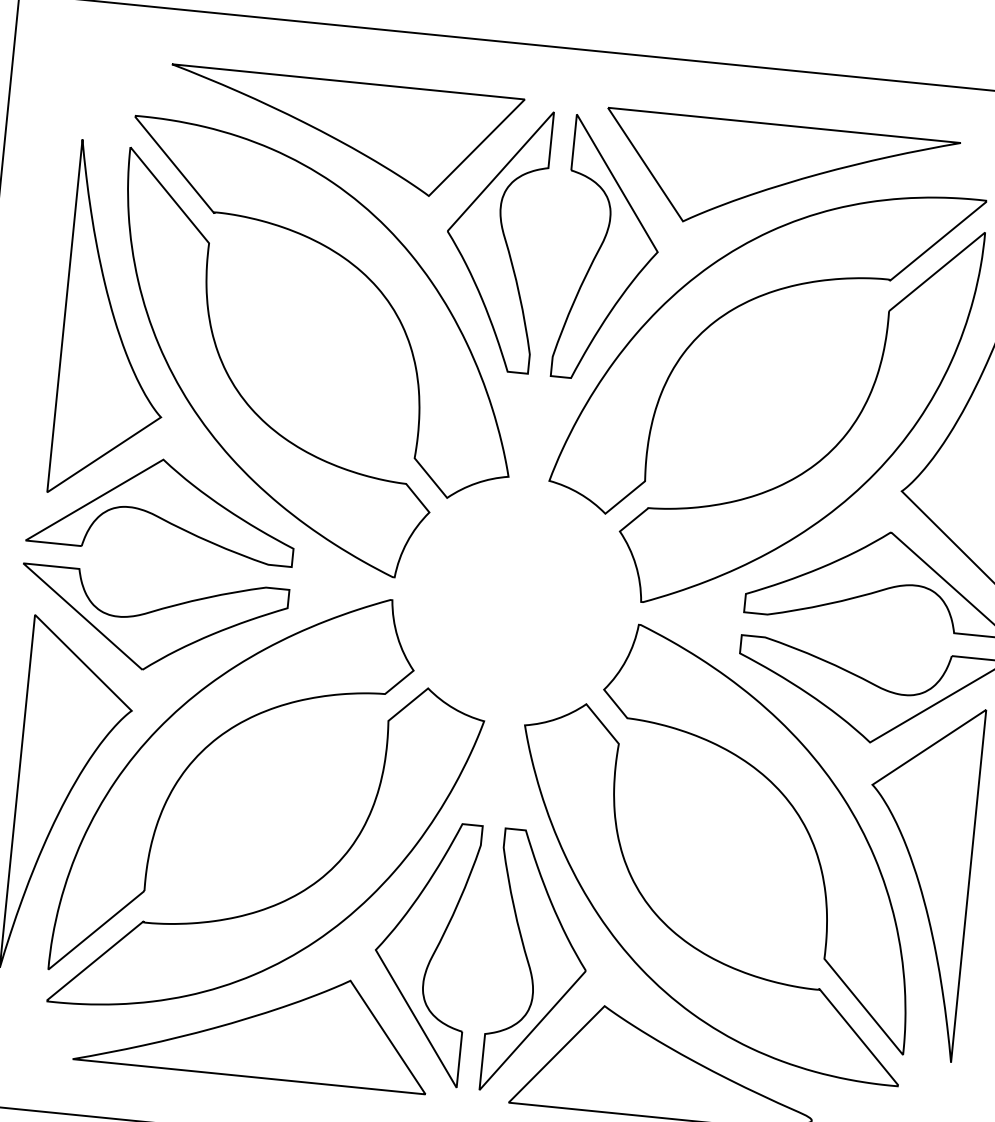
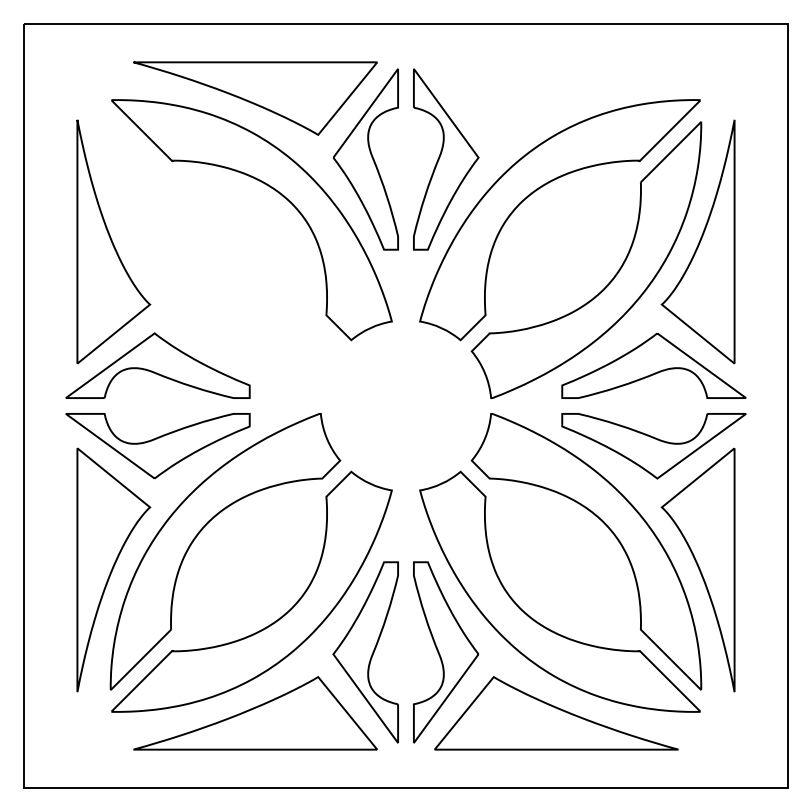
part: (779, 177) -> (556, 98), removed
part: (240, 391) -> (202, 281), removed

